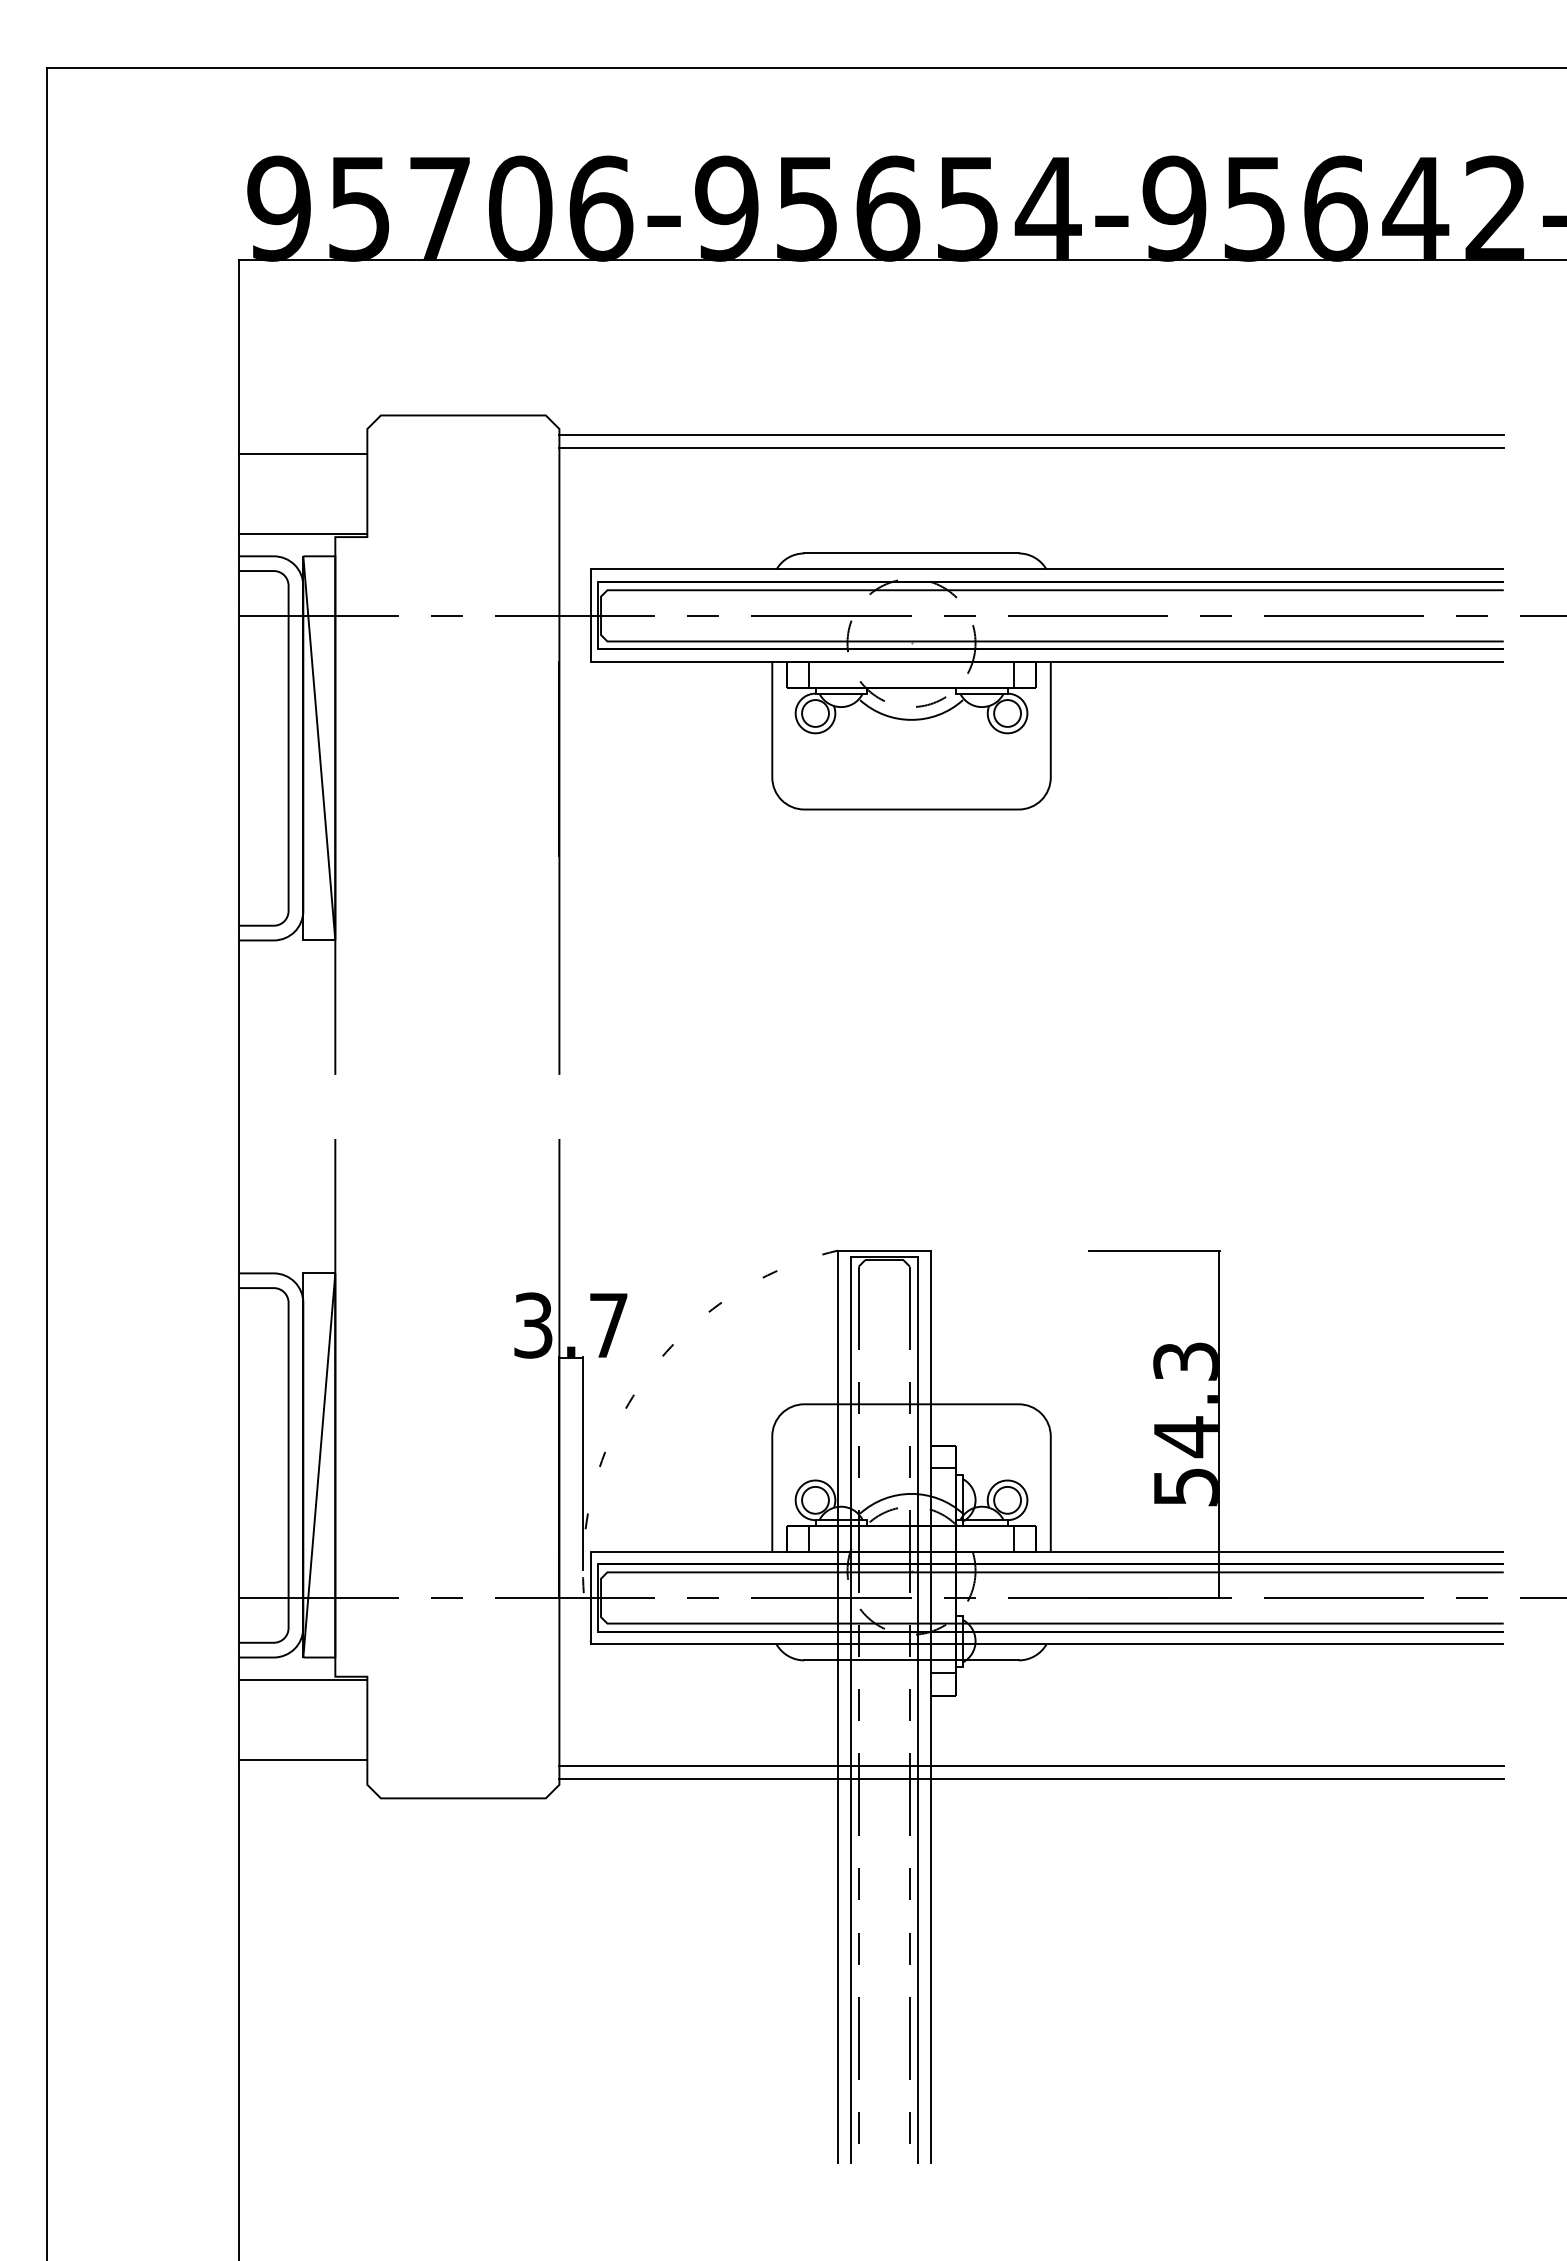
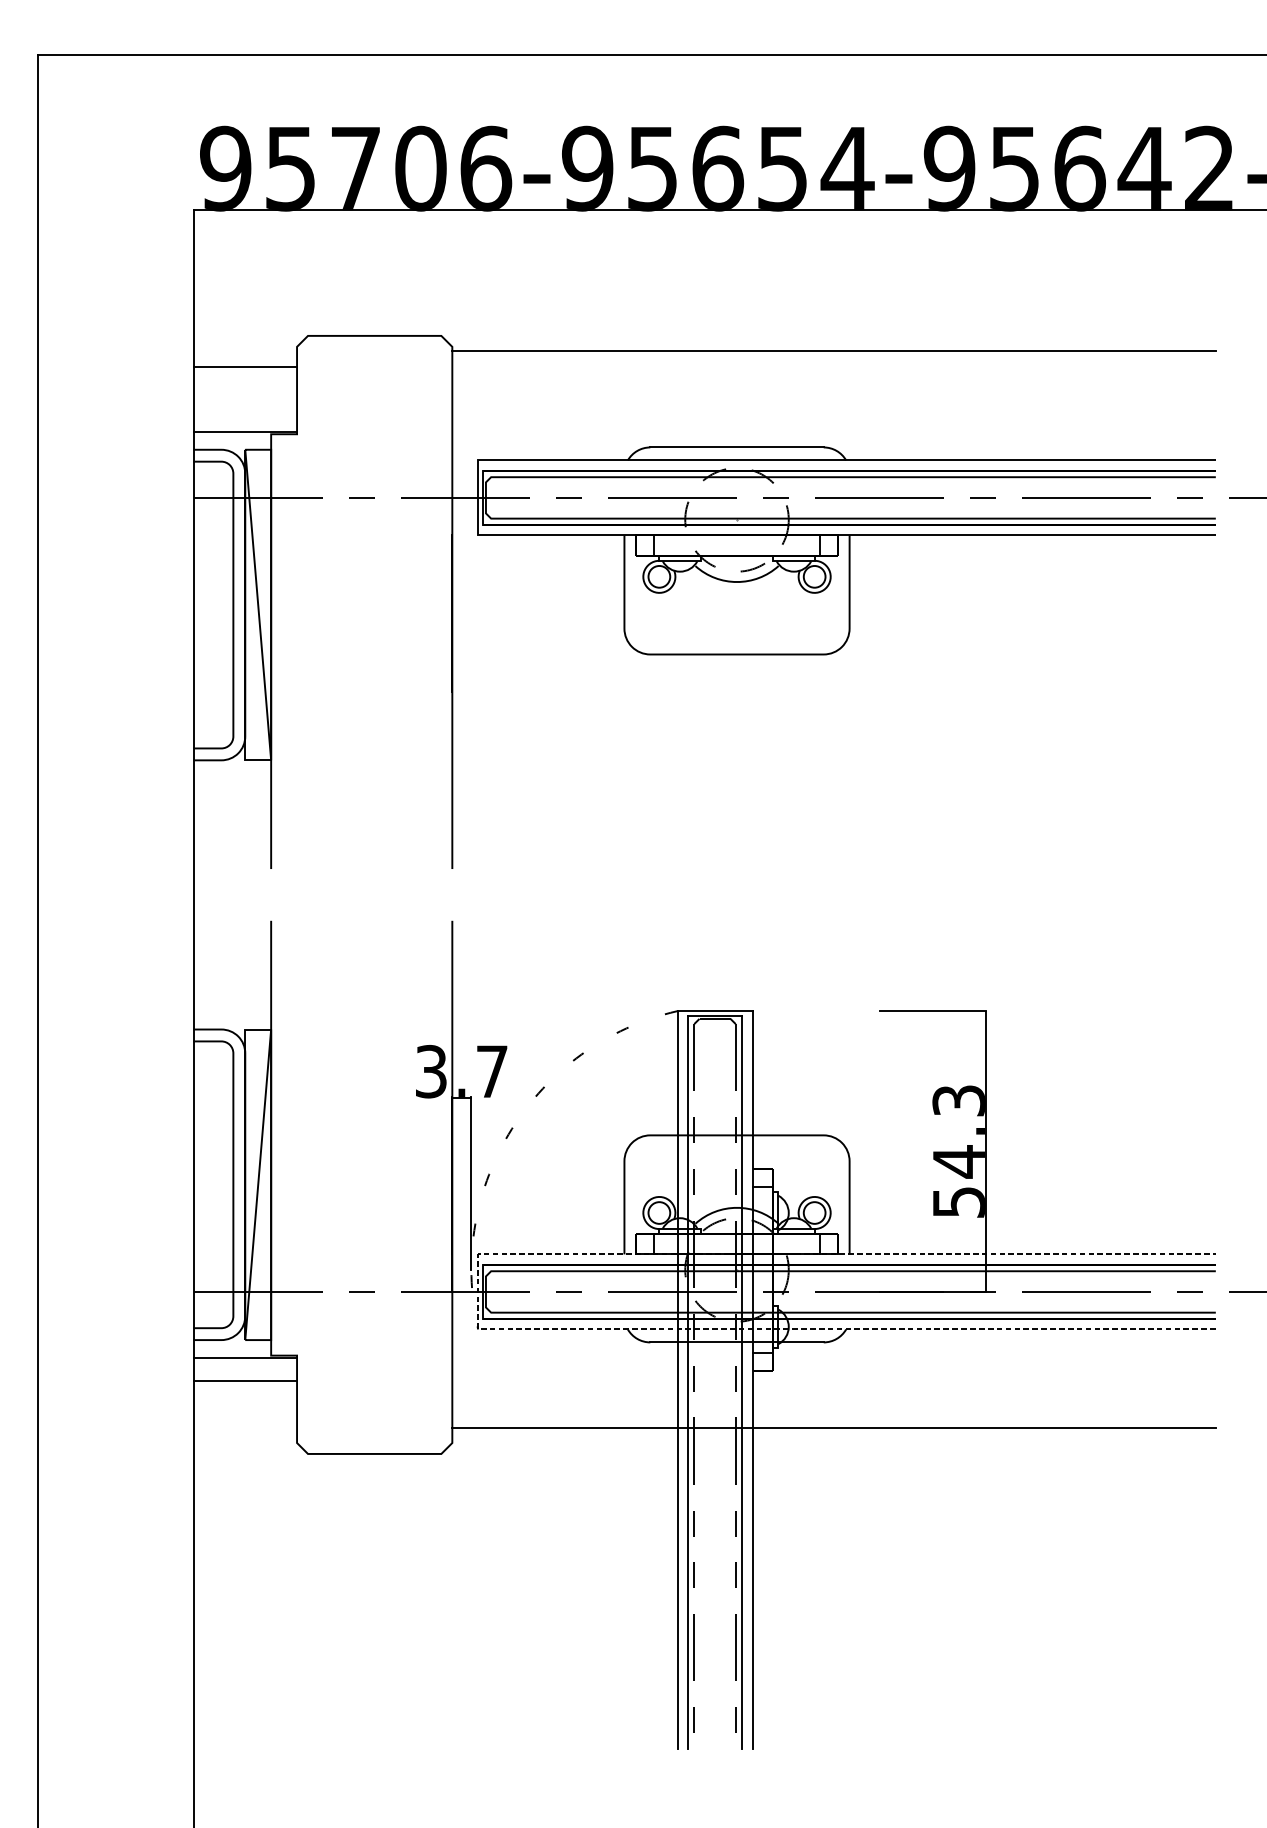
line: (1031, 448) -> (834, 362), removed
line: (591, 1597) -> (478, 1291), solid -> dashed
line: (303, 1759) -> (245, 1380), moved
line: (1031, 1779) -> (834, 1438), removed

